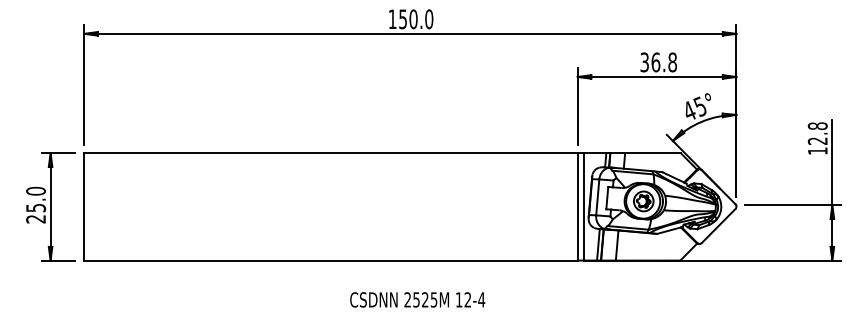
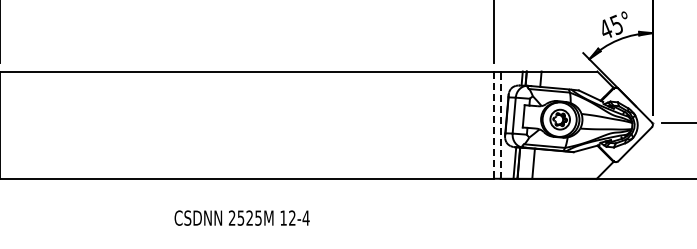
line: (577, 206) -> (493, 124), solid -> dashed
line: (584, 206) -> (500, 124), solid -> dashed
text: (417, 299) -> (241, 217), moved

